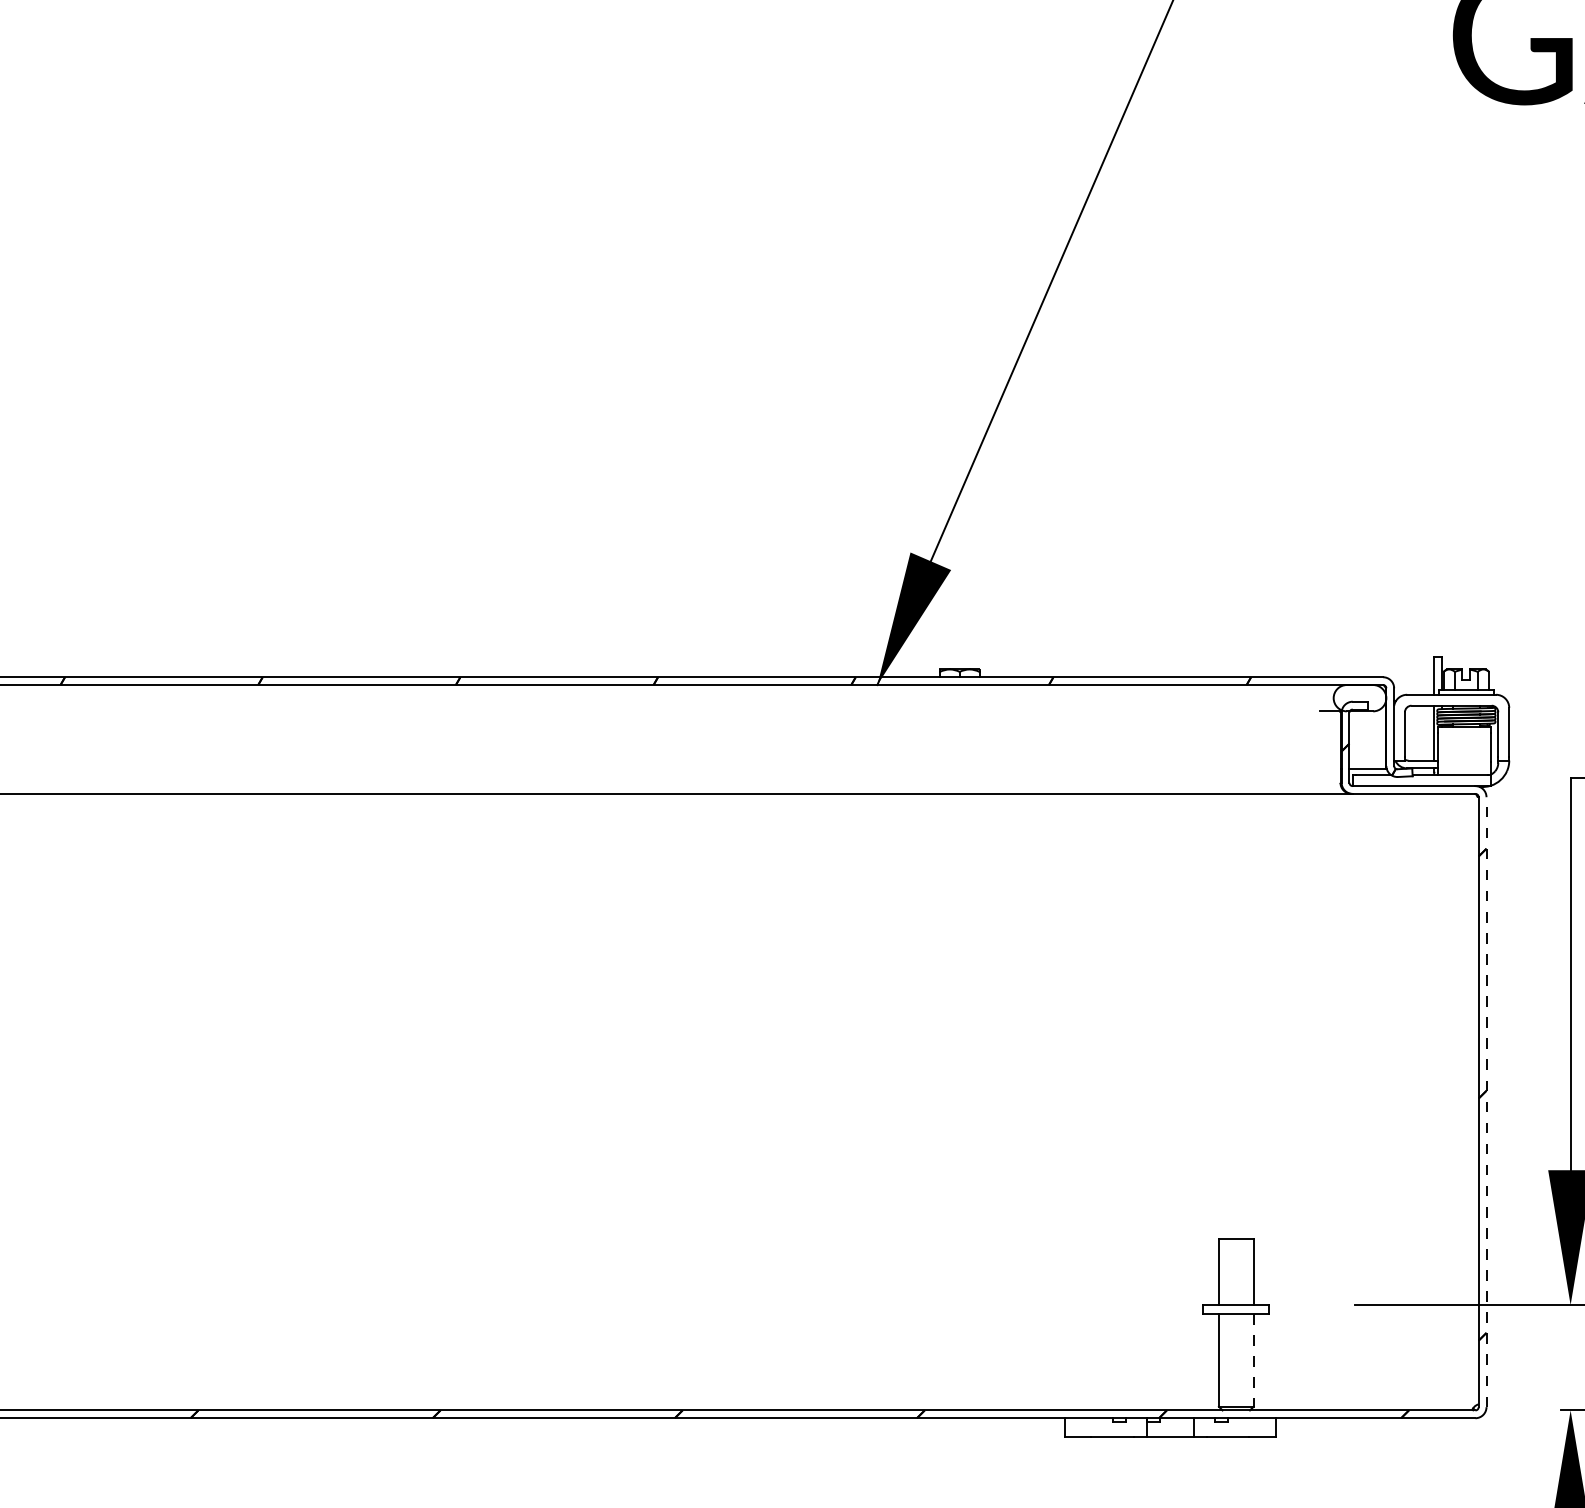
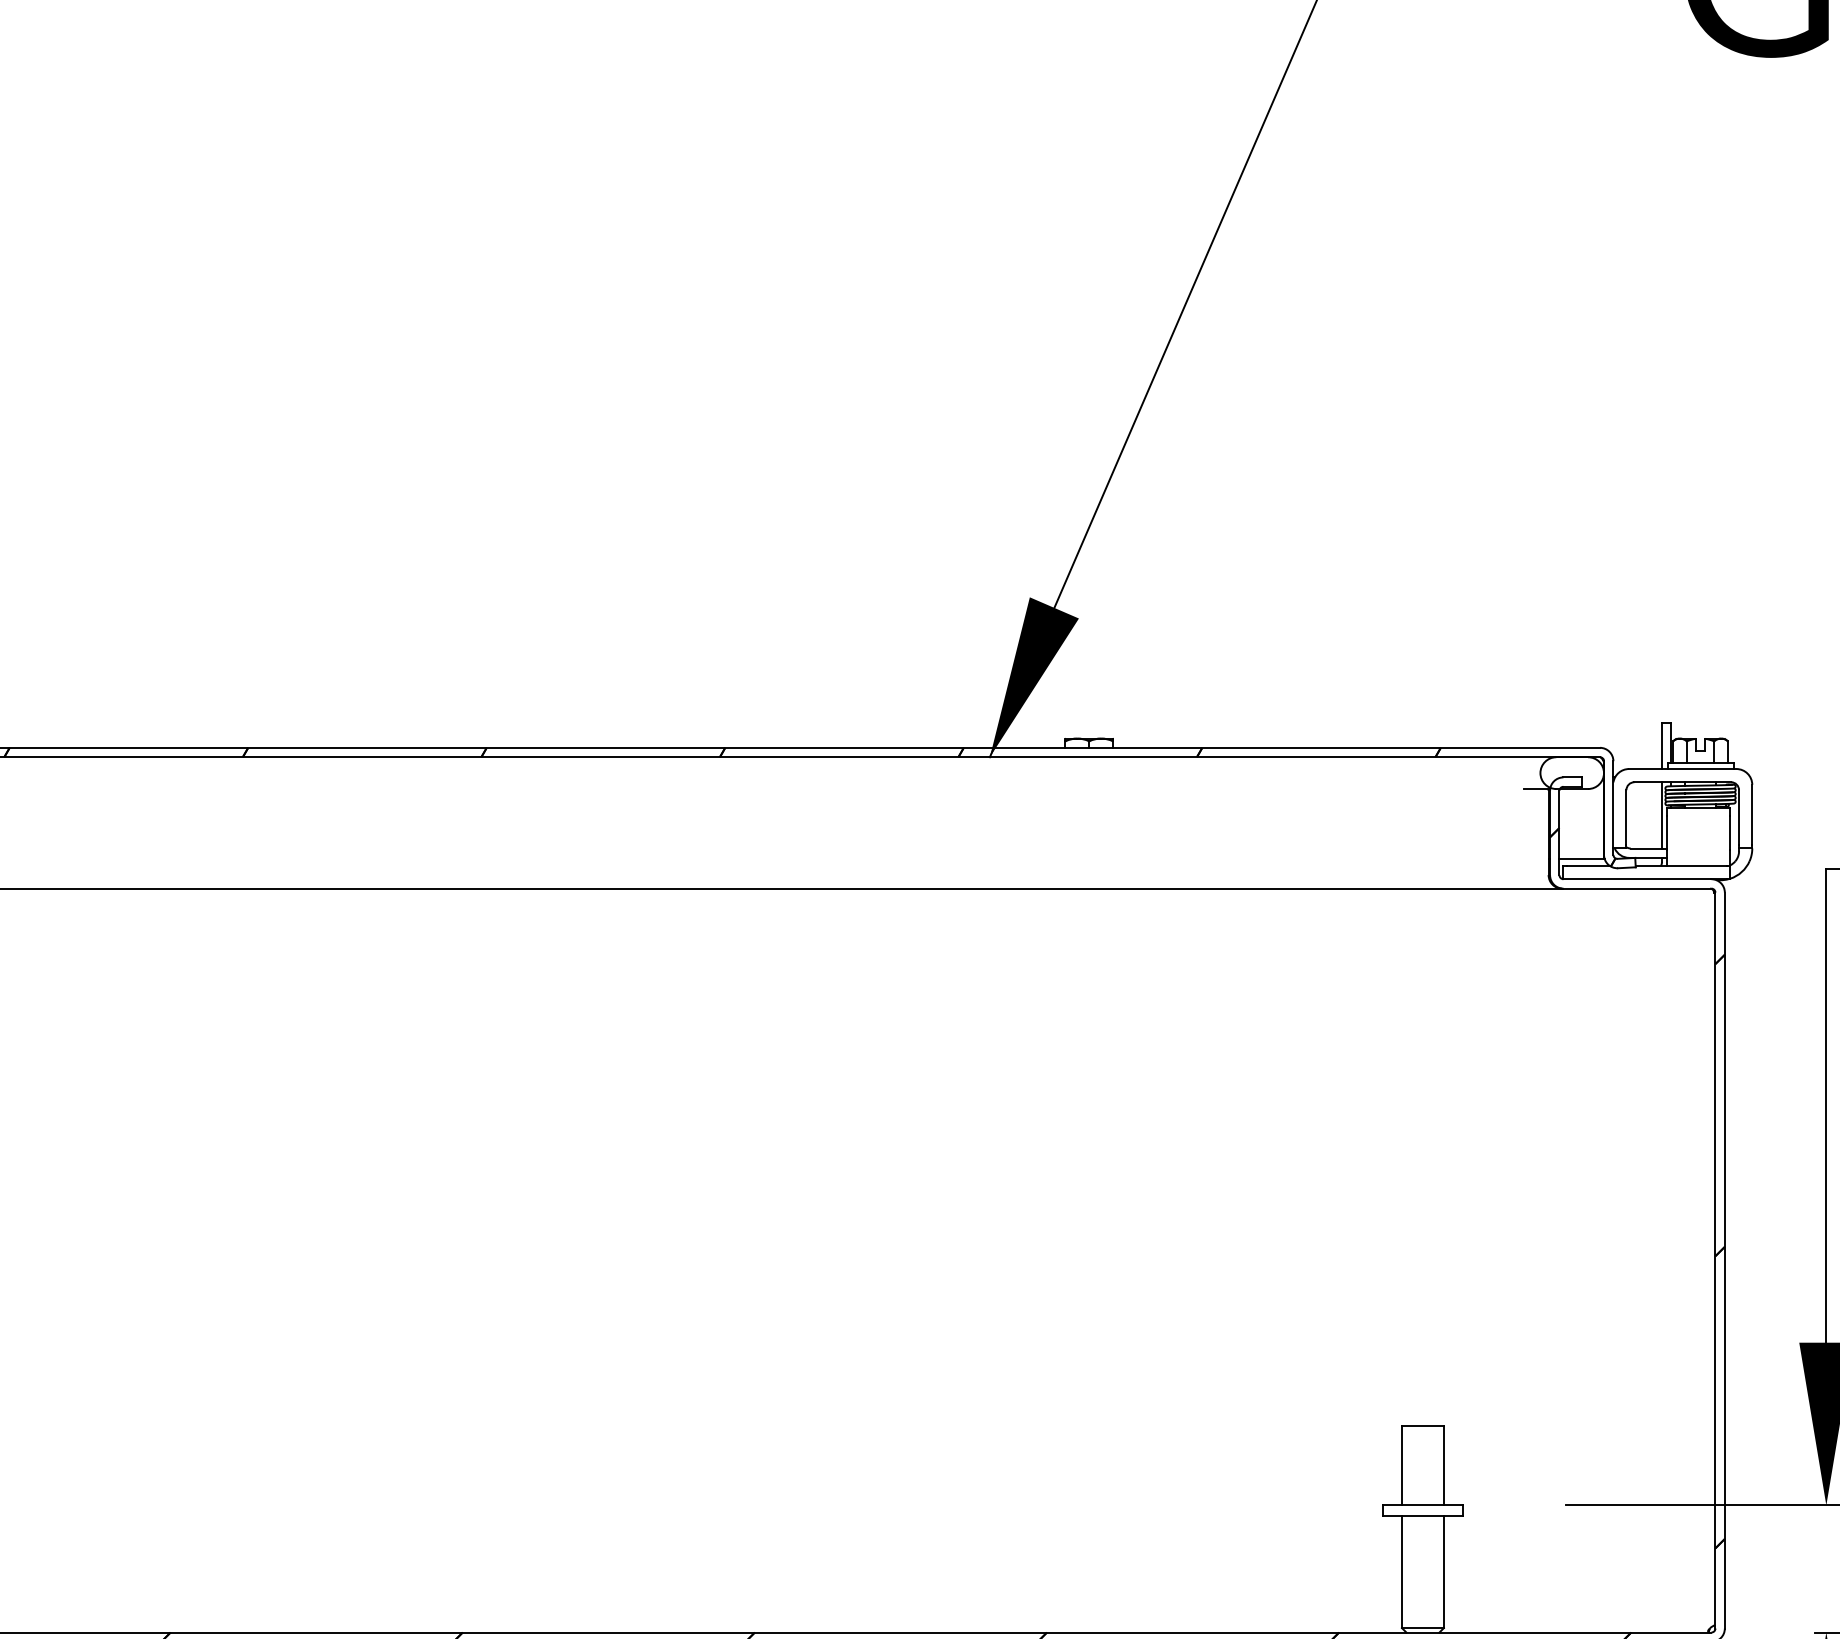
line: (1486, 1102) -> (1724, 1260), dashed -> solid
line: (1253, 1360) -> (1443, 1572), dashed -> solid

